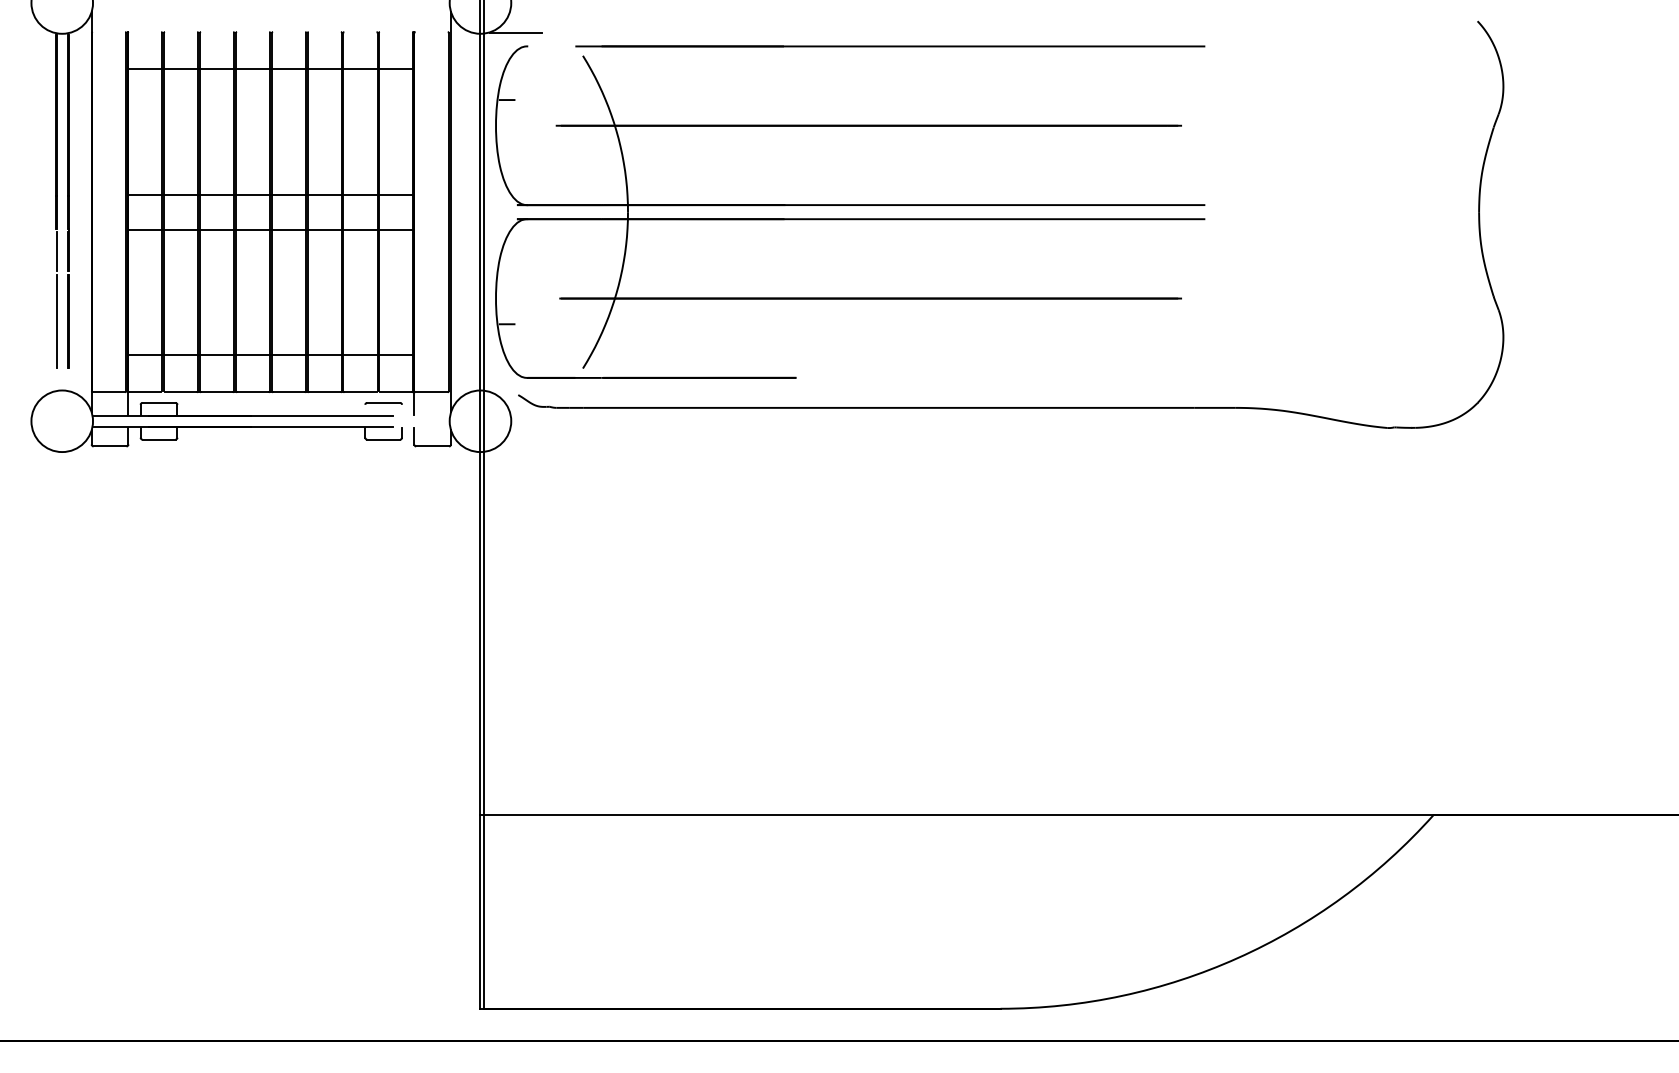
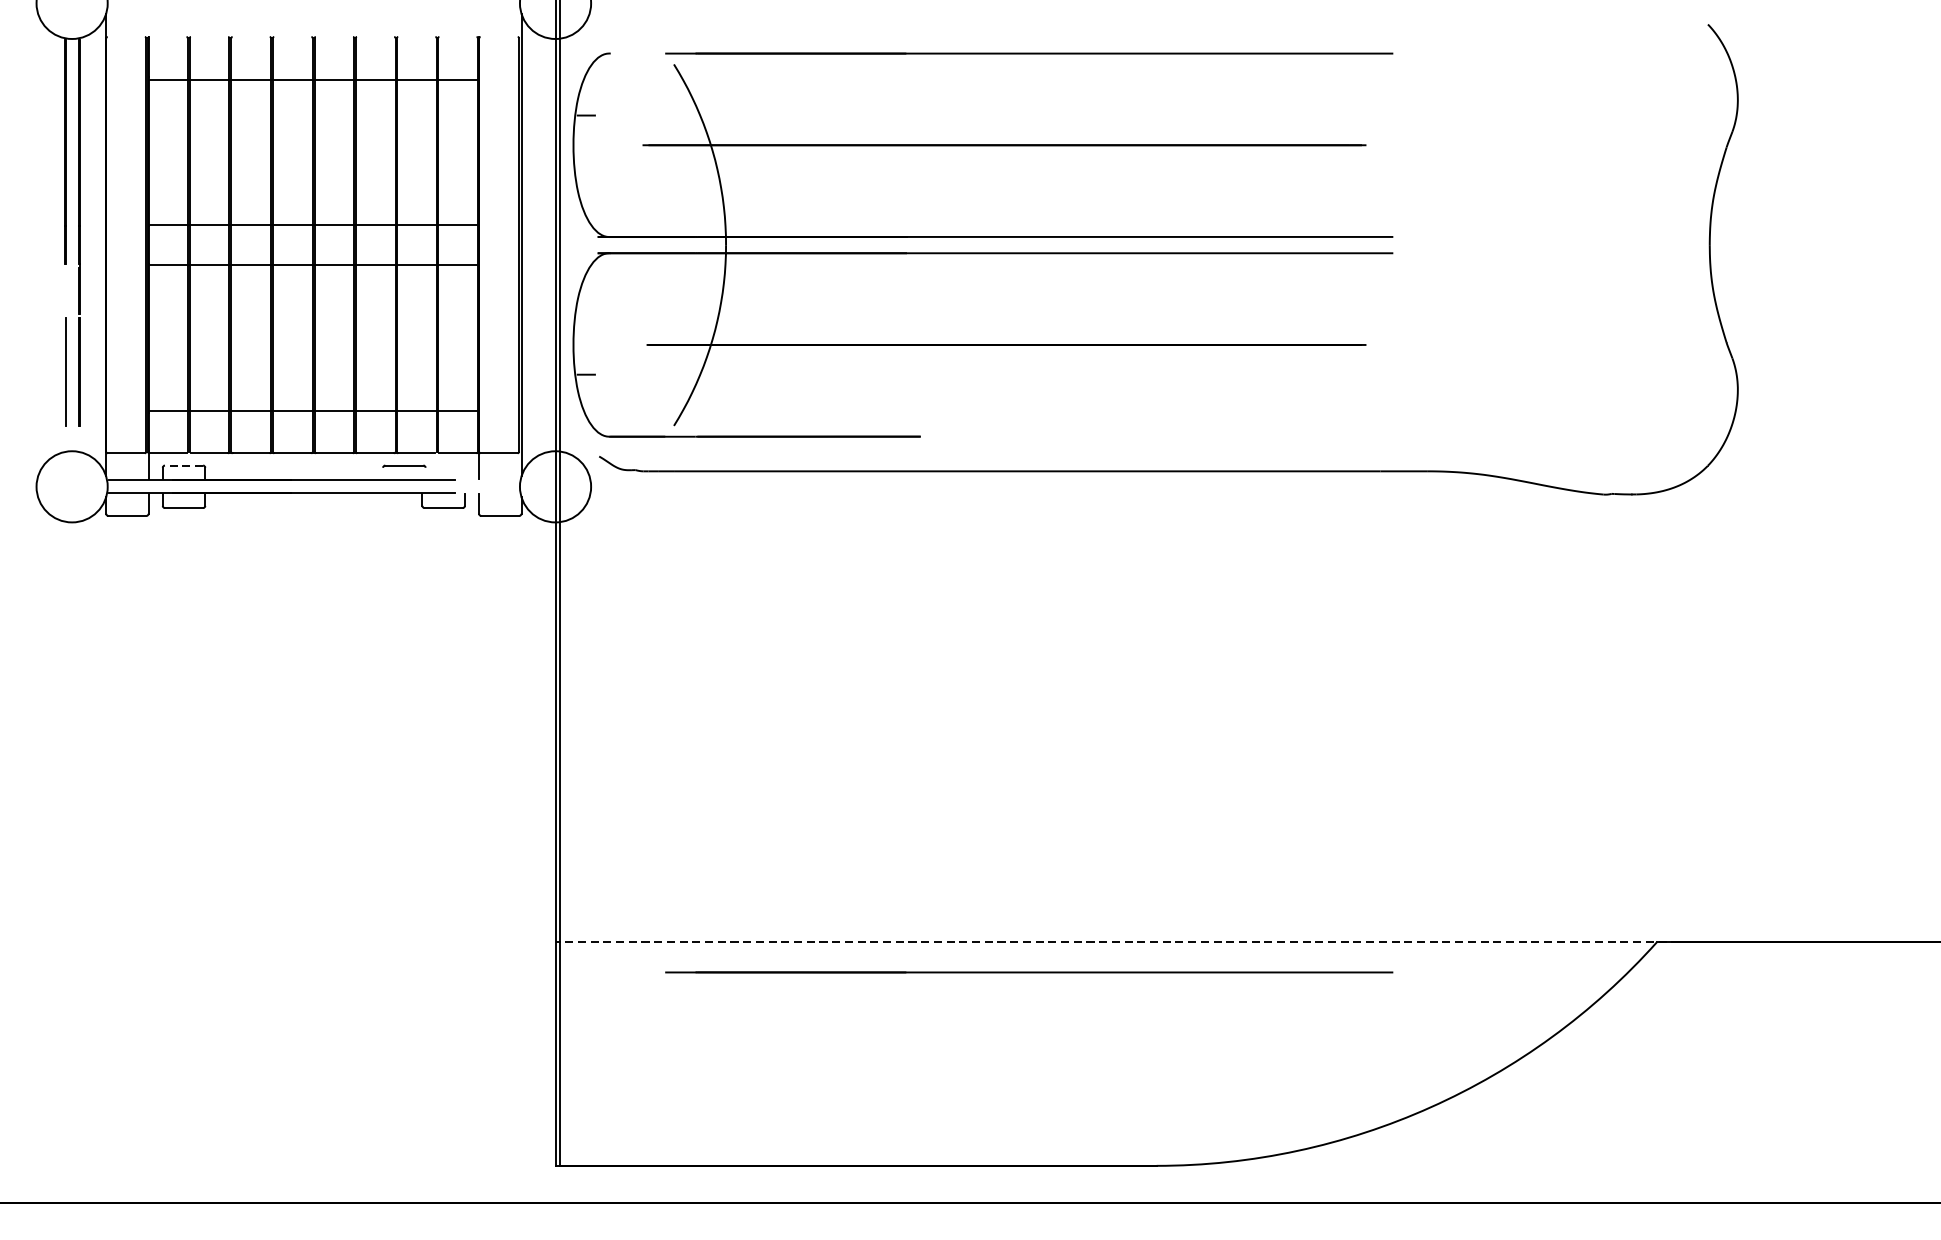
line: (515, 32) -> (596, 37), removed
line: (56, 251) -> (65, 290), removed
line: (158, 402) -> (183, 465), solid -> dashed
line: (383, 403) -> (404, 466), moved
line: (966, 815) -> (1117, 942), solid -> dashed
line: (890, 841) -> (1029, 972), added

